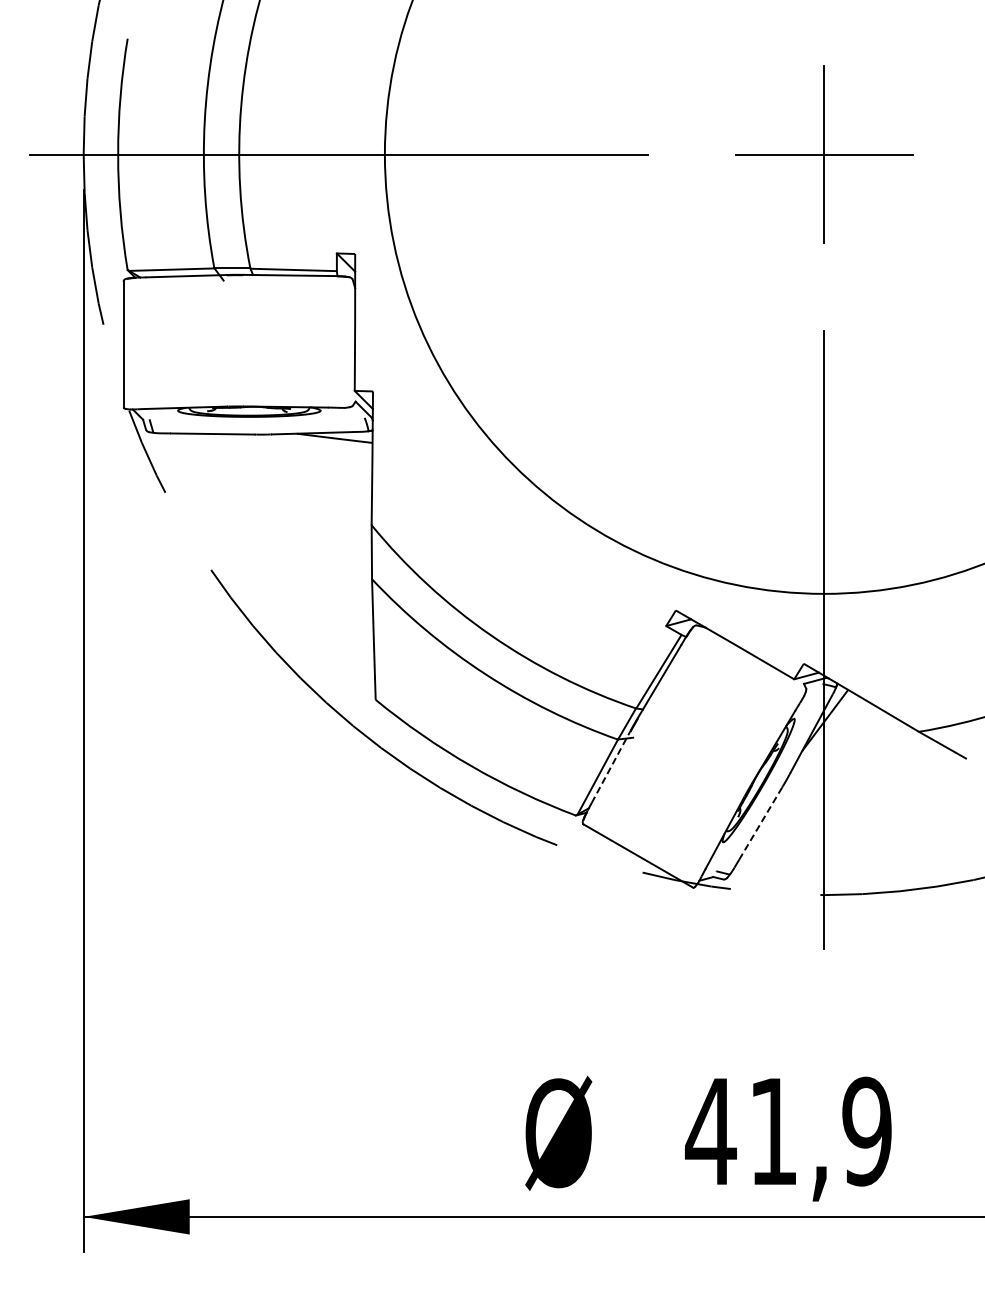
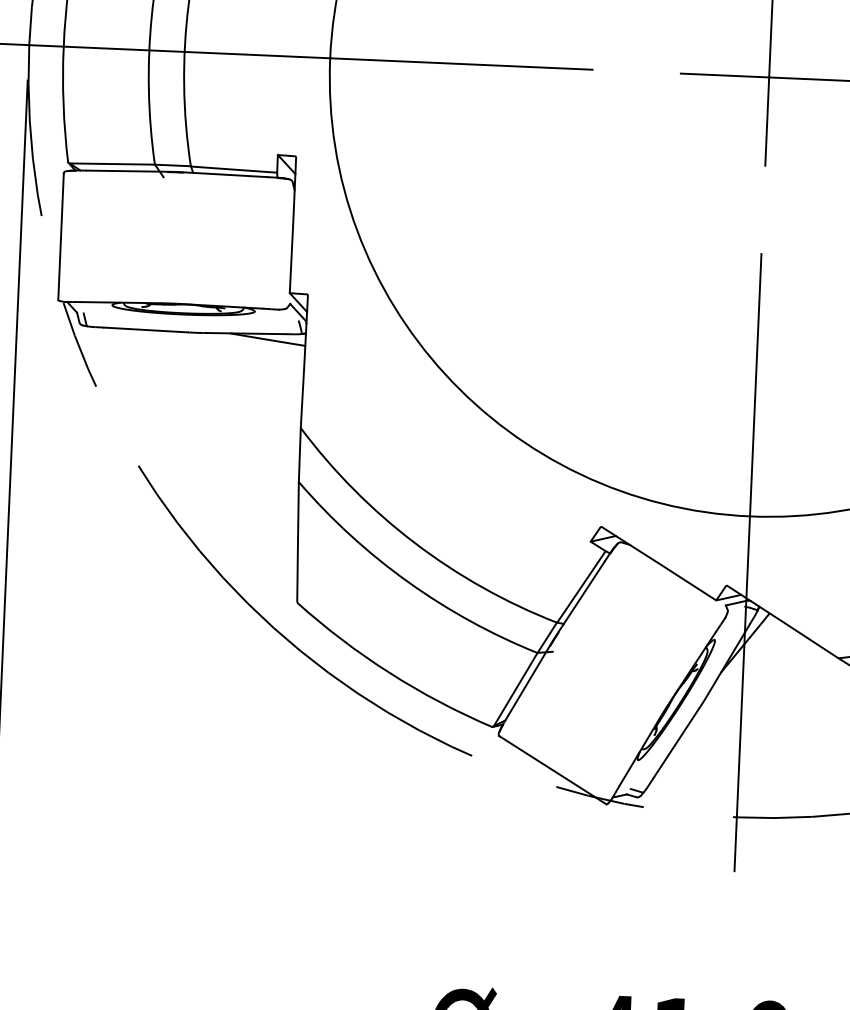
line: (611, 767) -> (529, 680), dashed -> solid
line: (760, 823) -> (676, 743), dashed -> solid

